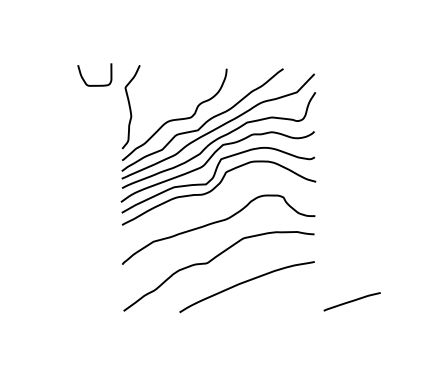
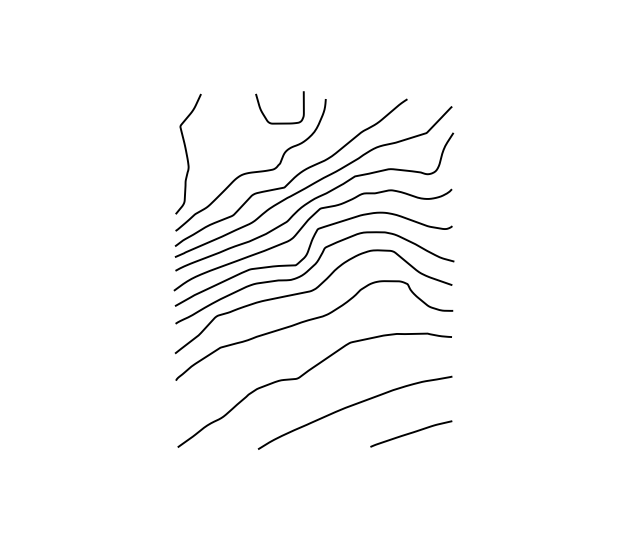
curve: (95, 84) -> (280, 121), moved
curve: (216, 203) -> (311, 292), added
curve: (351, 301) -> (410, 433), moved

